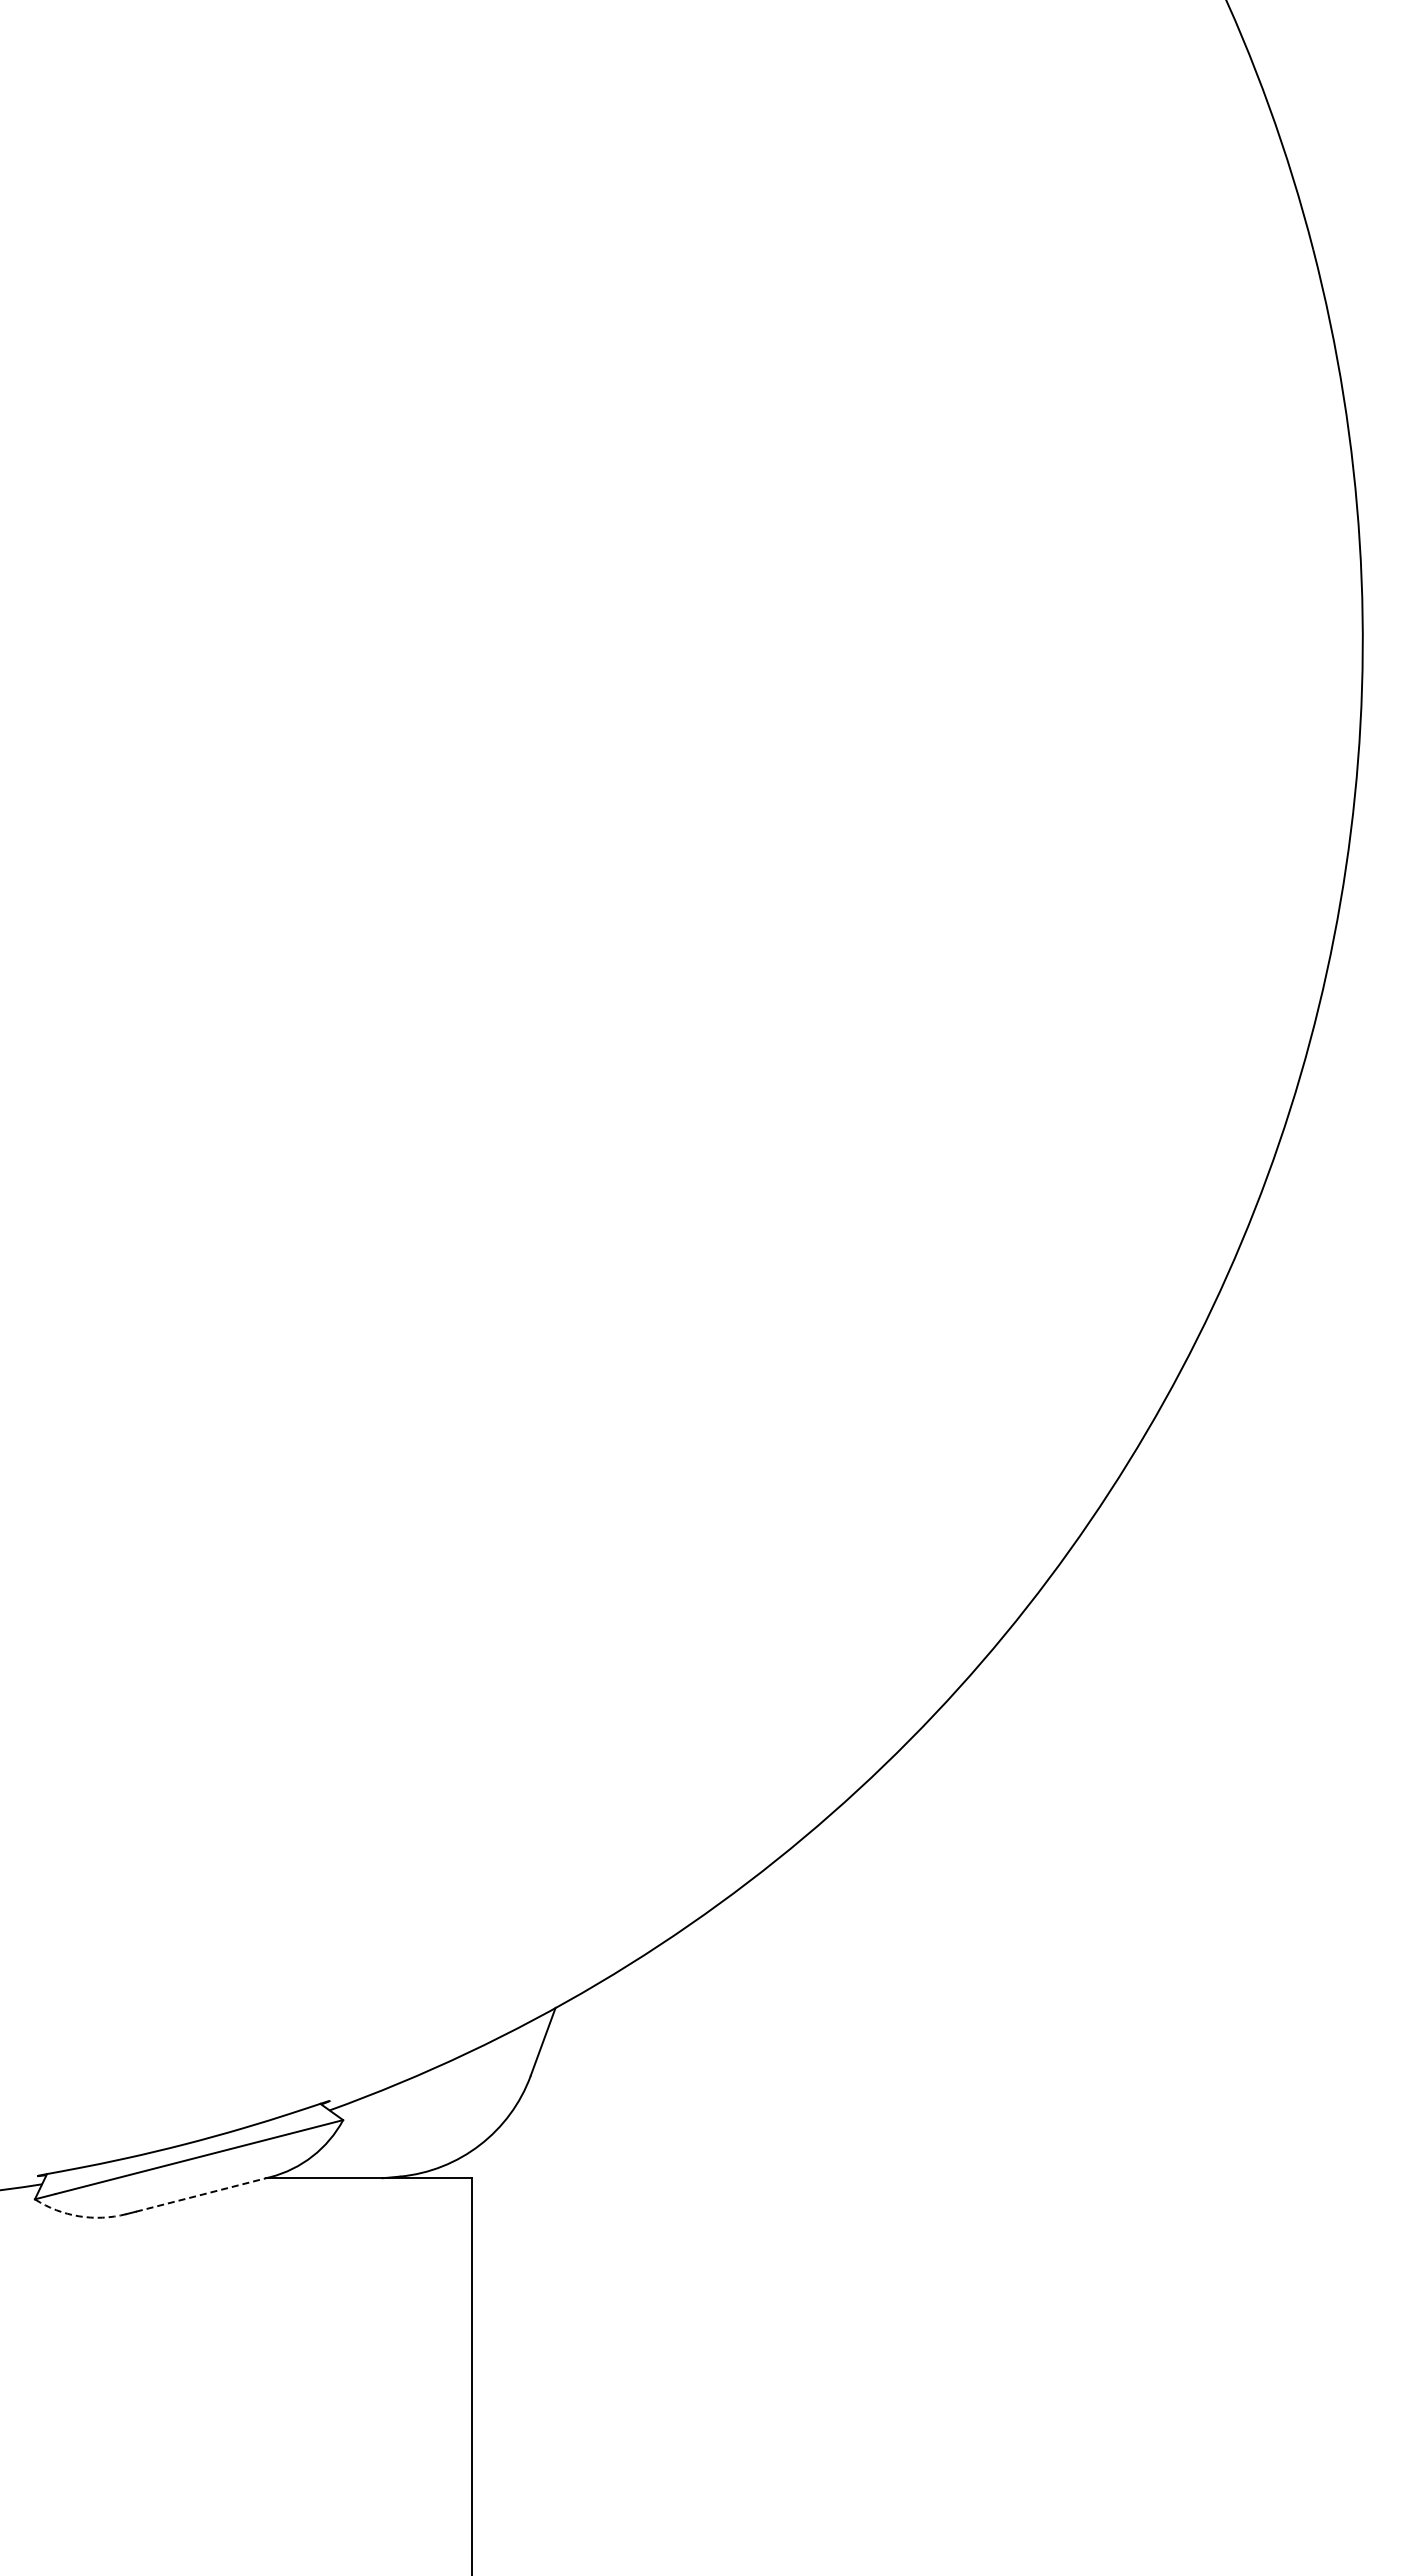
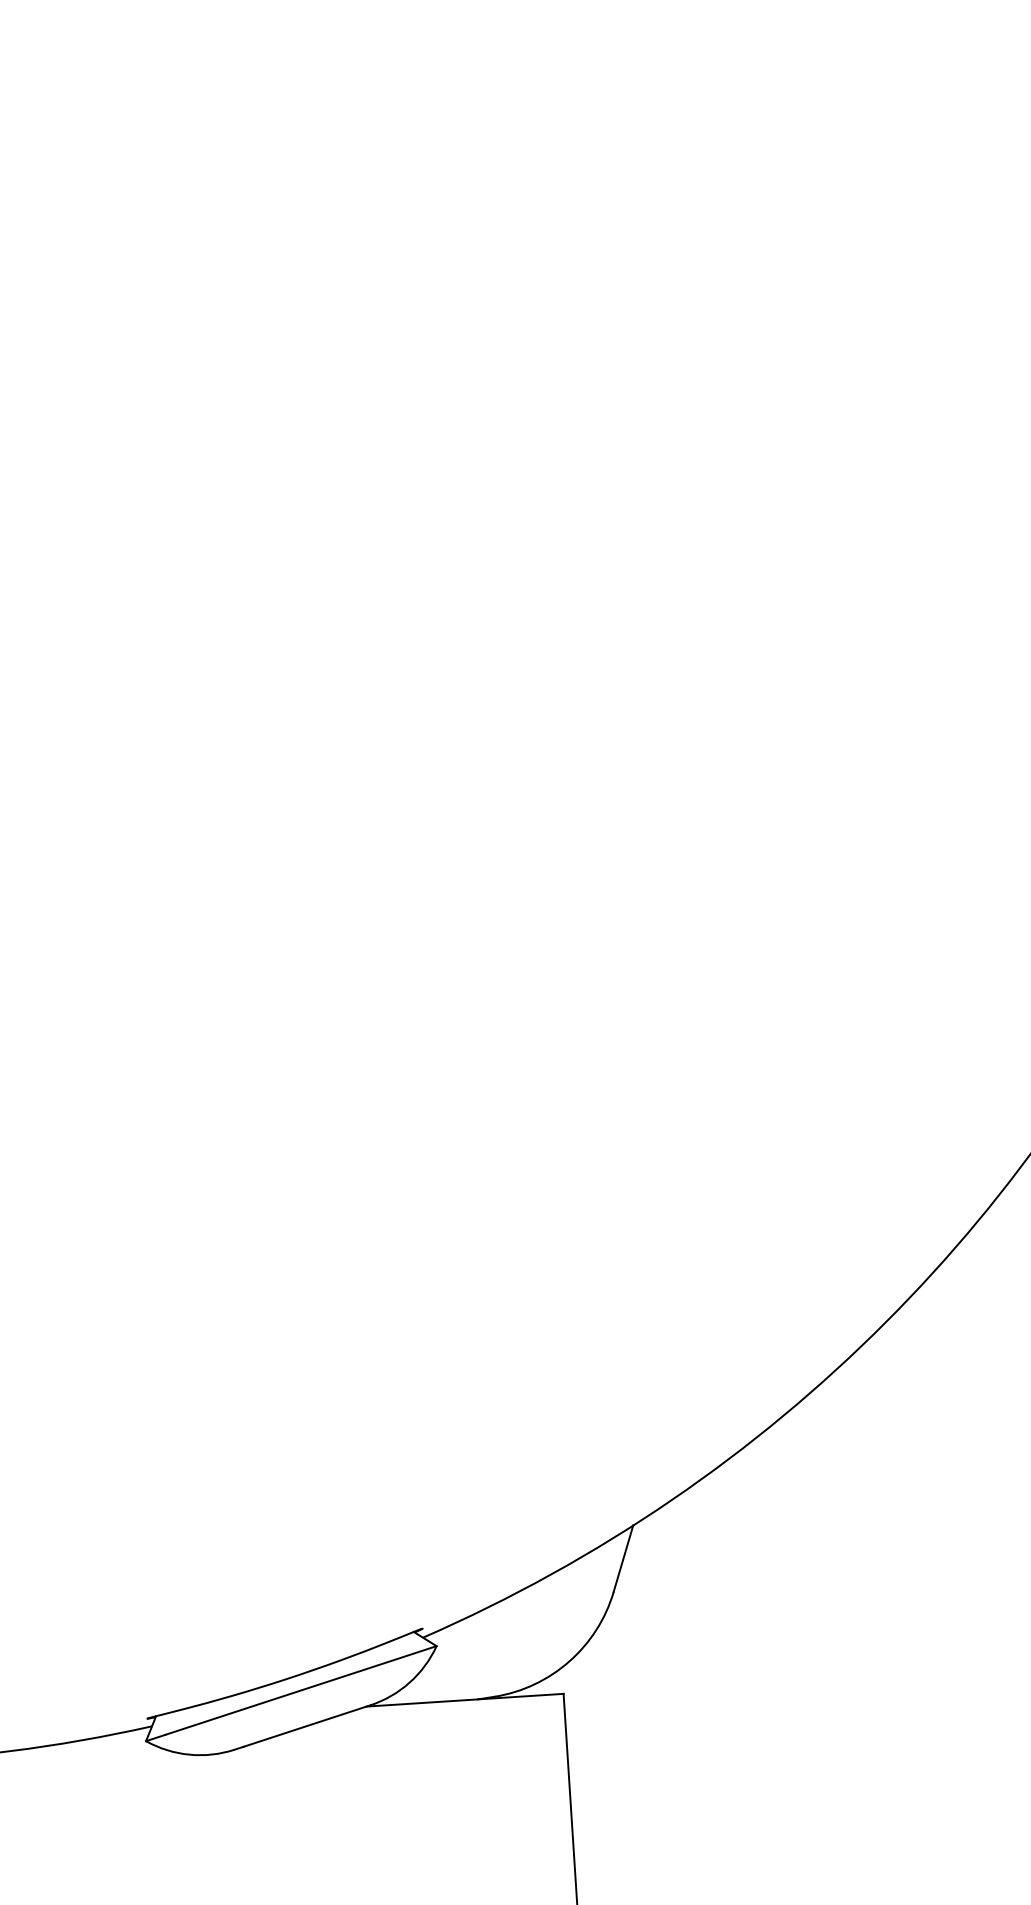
line: (203, 2194) -> (307, 1726), dashed -> solid
arc: (79, 2216) -> (189, 1754), dashed -> solid

